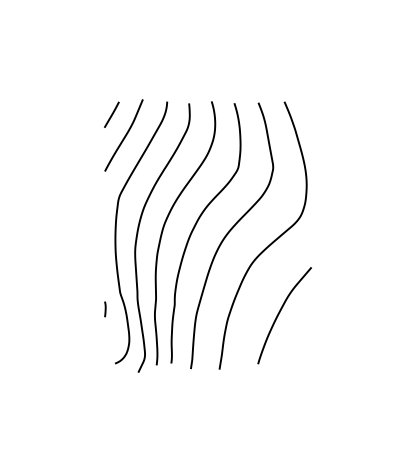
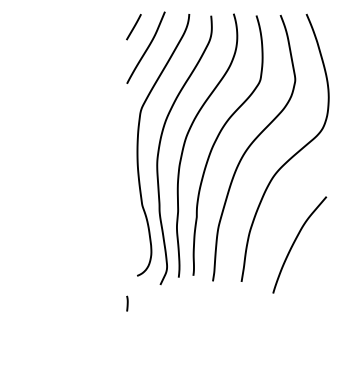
line: (105, 309) -> (127, 303), moved
curve: (280, 312) -> (295, 241), moved

